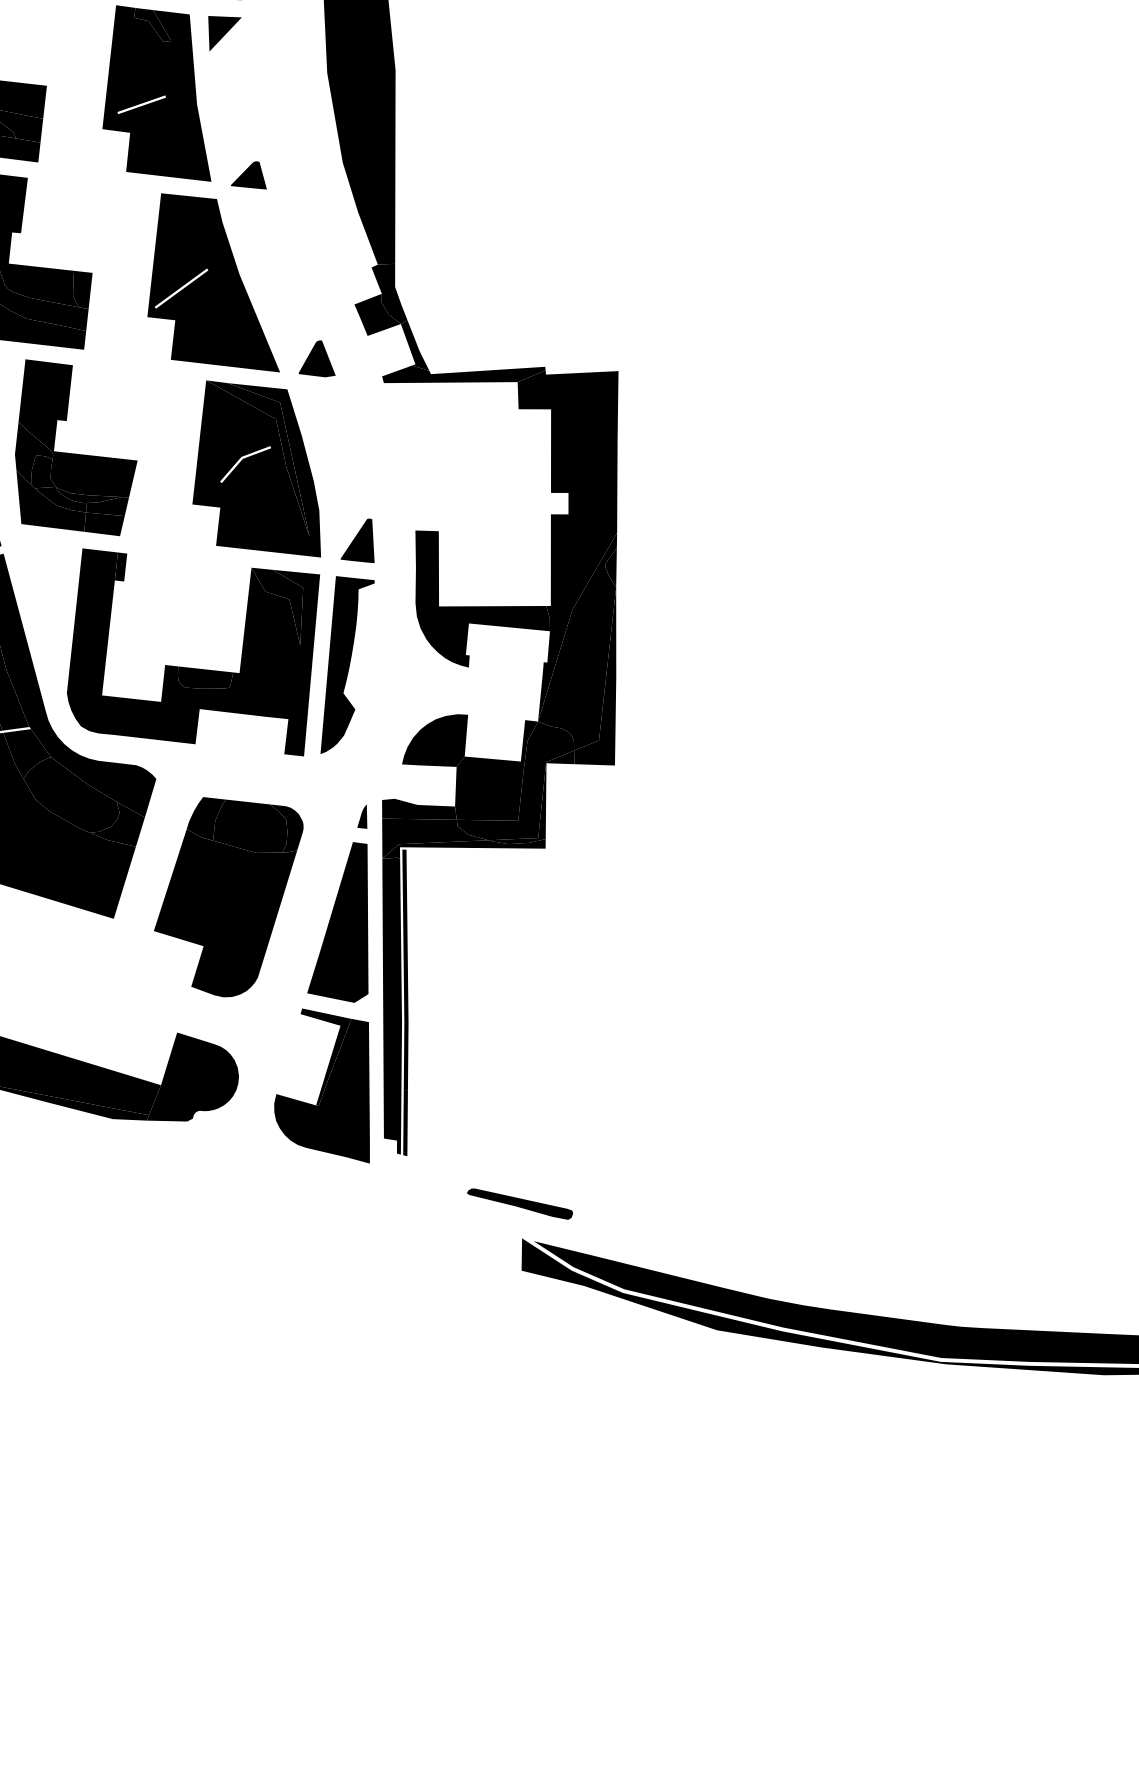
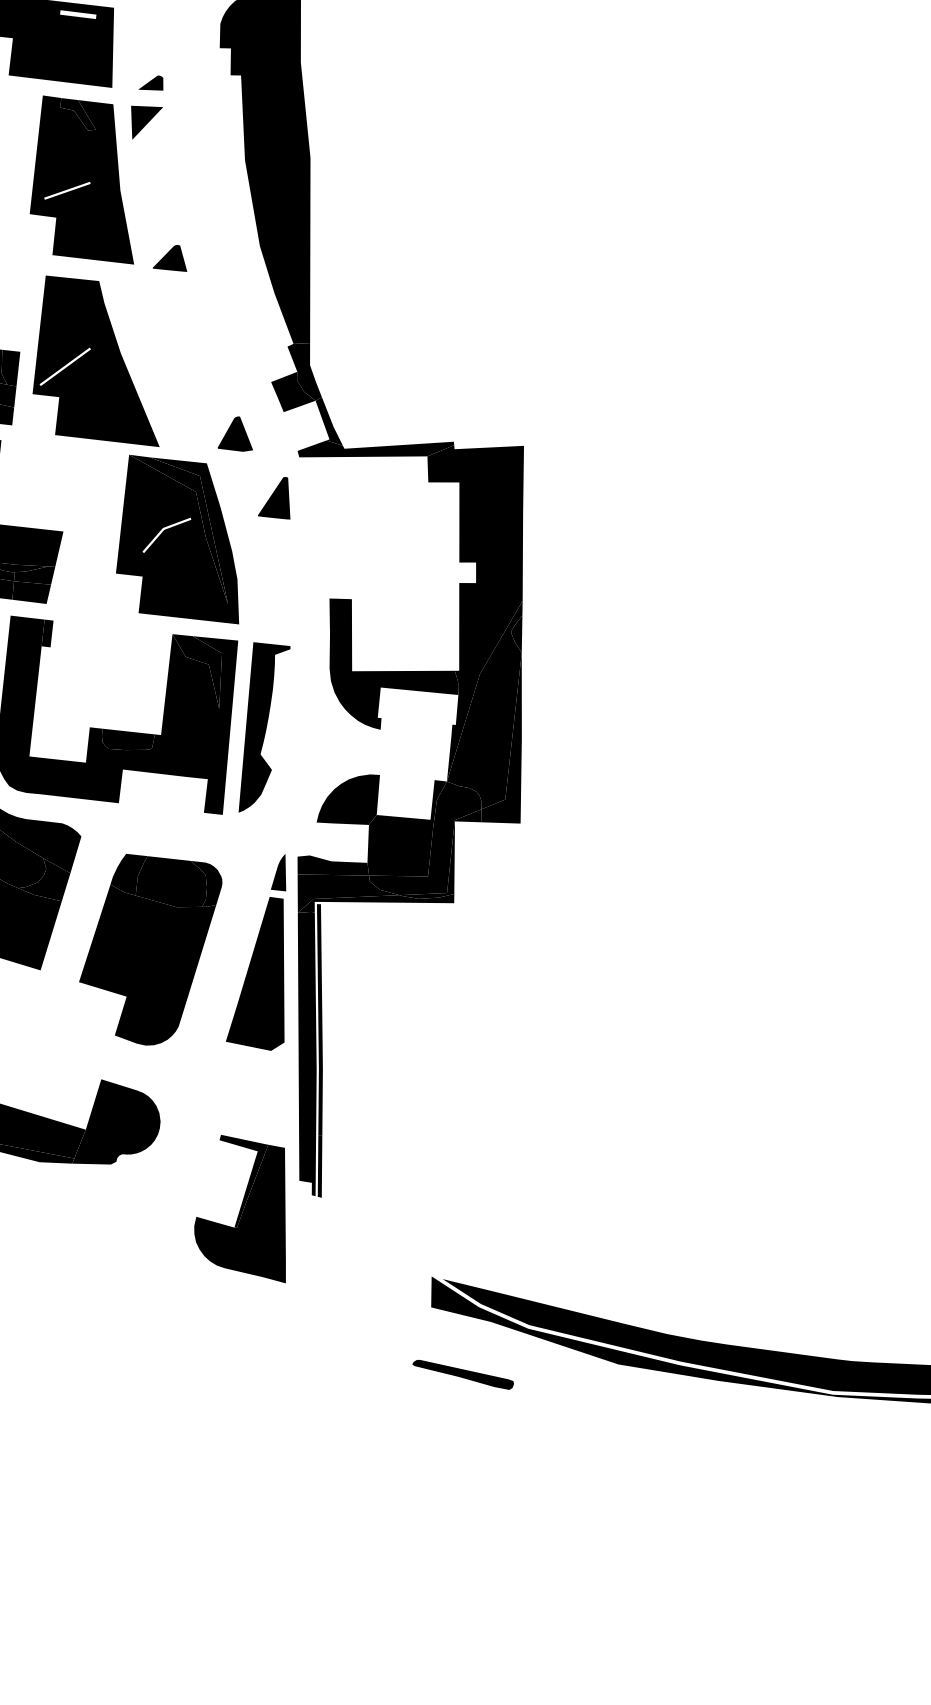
part: (213, 282) -> (95, 360), moved
part: (357, 540) -> (274, 497), moved
part: (362, 816) -> (278, 872), size x1.6
part: (321, 1085) -> (239, 1208), moved
part: (519, 1203) -> (462, 1374), moved

